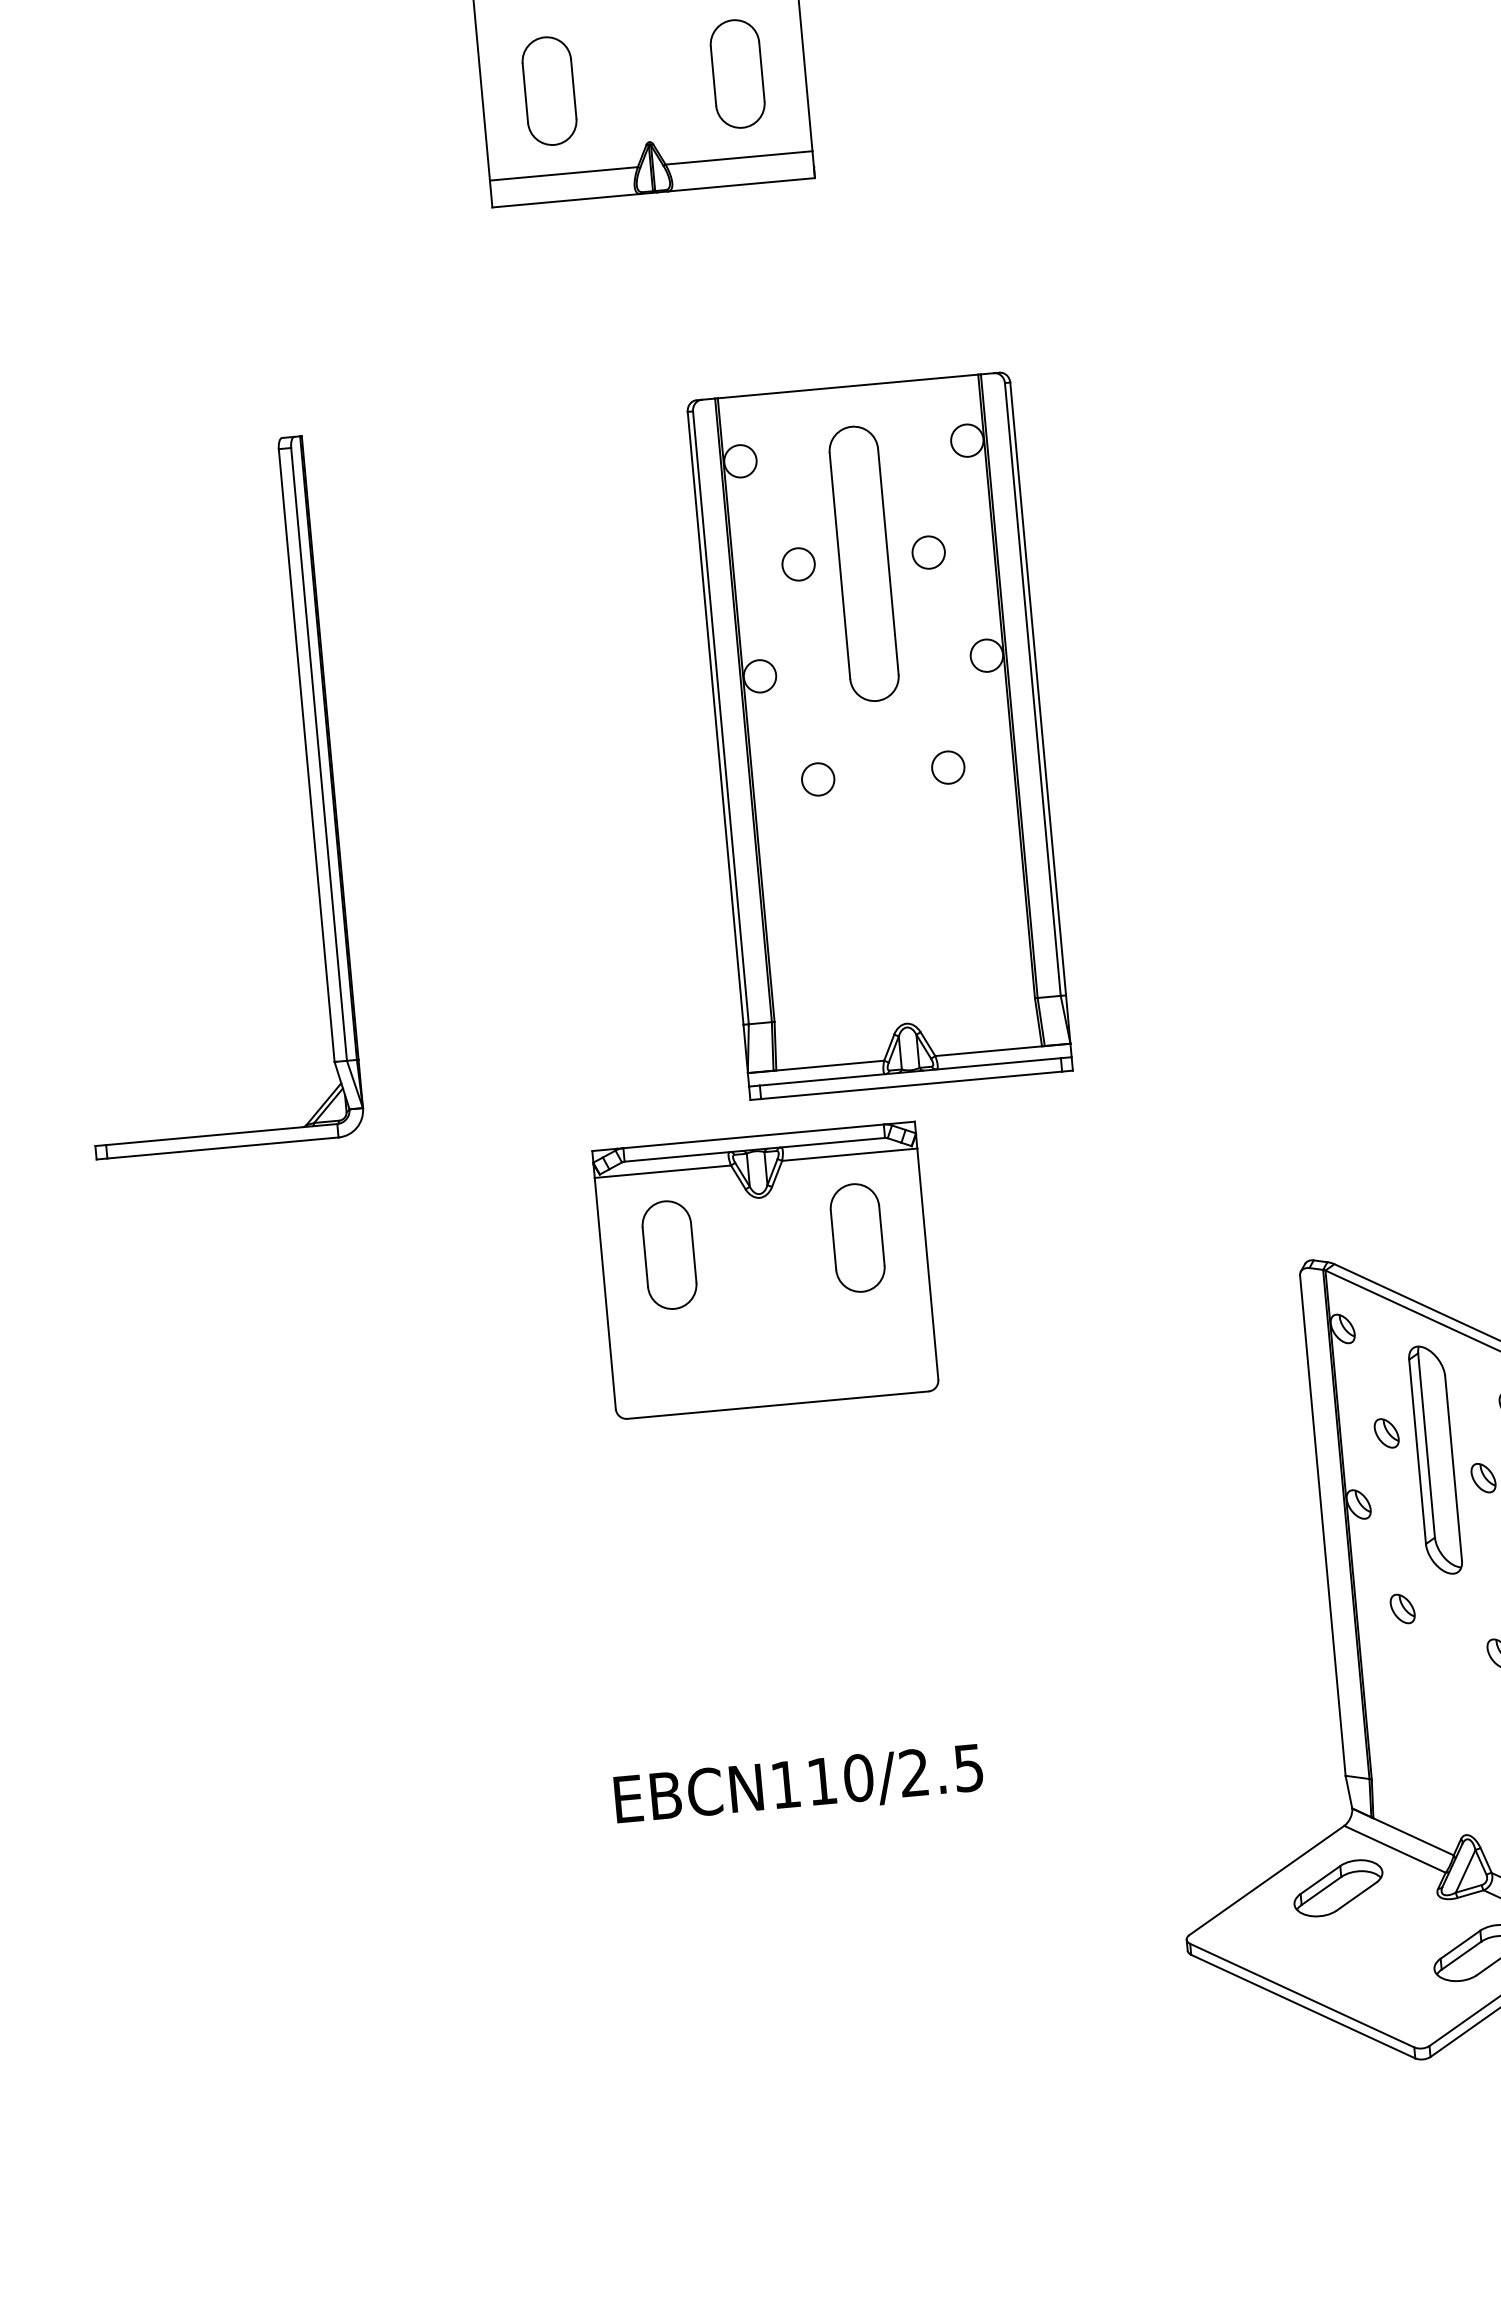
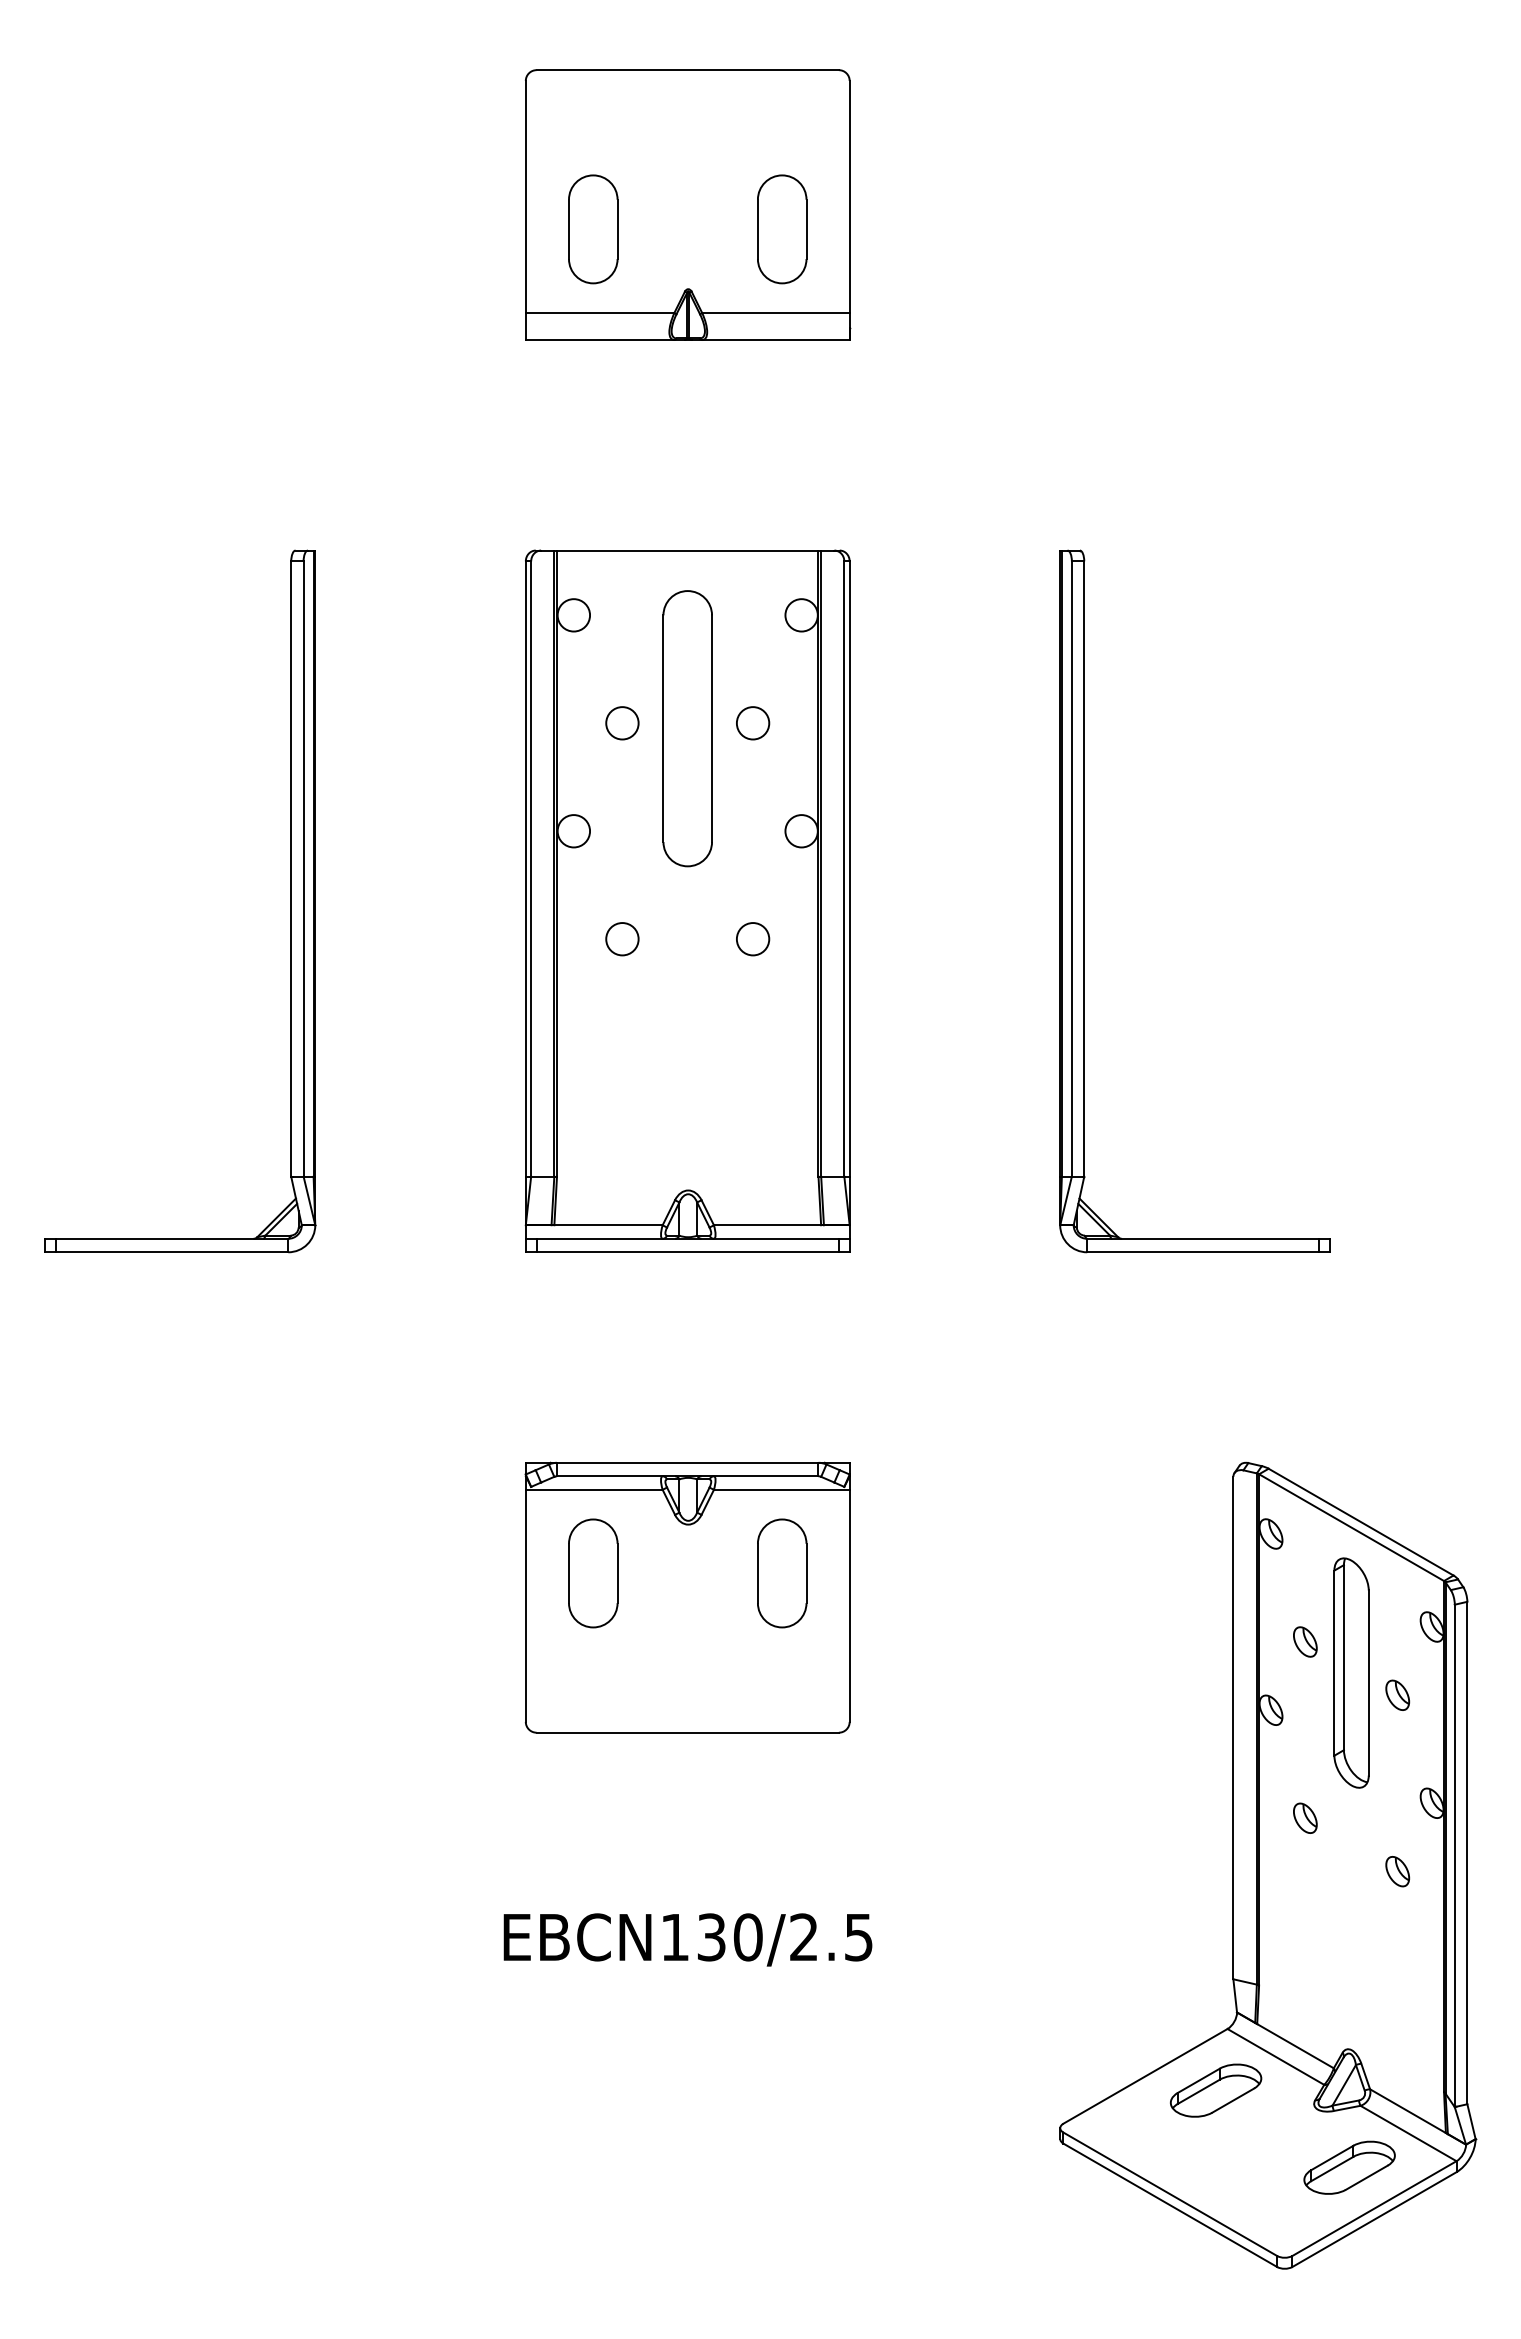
part: (1099, 715) -> (1084, 901), added
part: (879, 735) -> (687, 900), moved
part: (765, 1270) -> (687, 1597), moved
text: (822, 1781) -> (711, 1937), EBCN110/2.5 -> EBCN130/2.5

